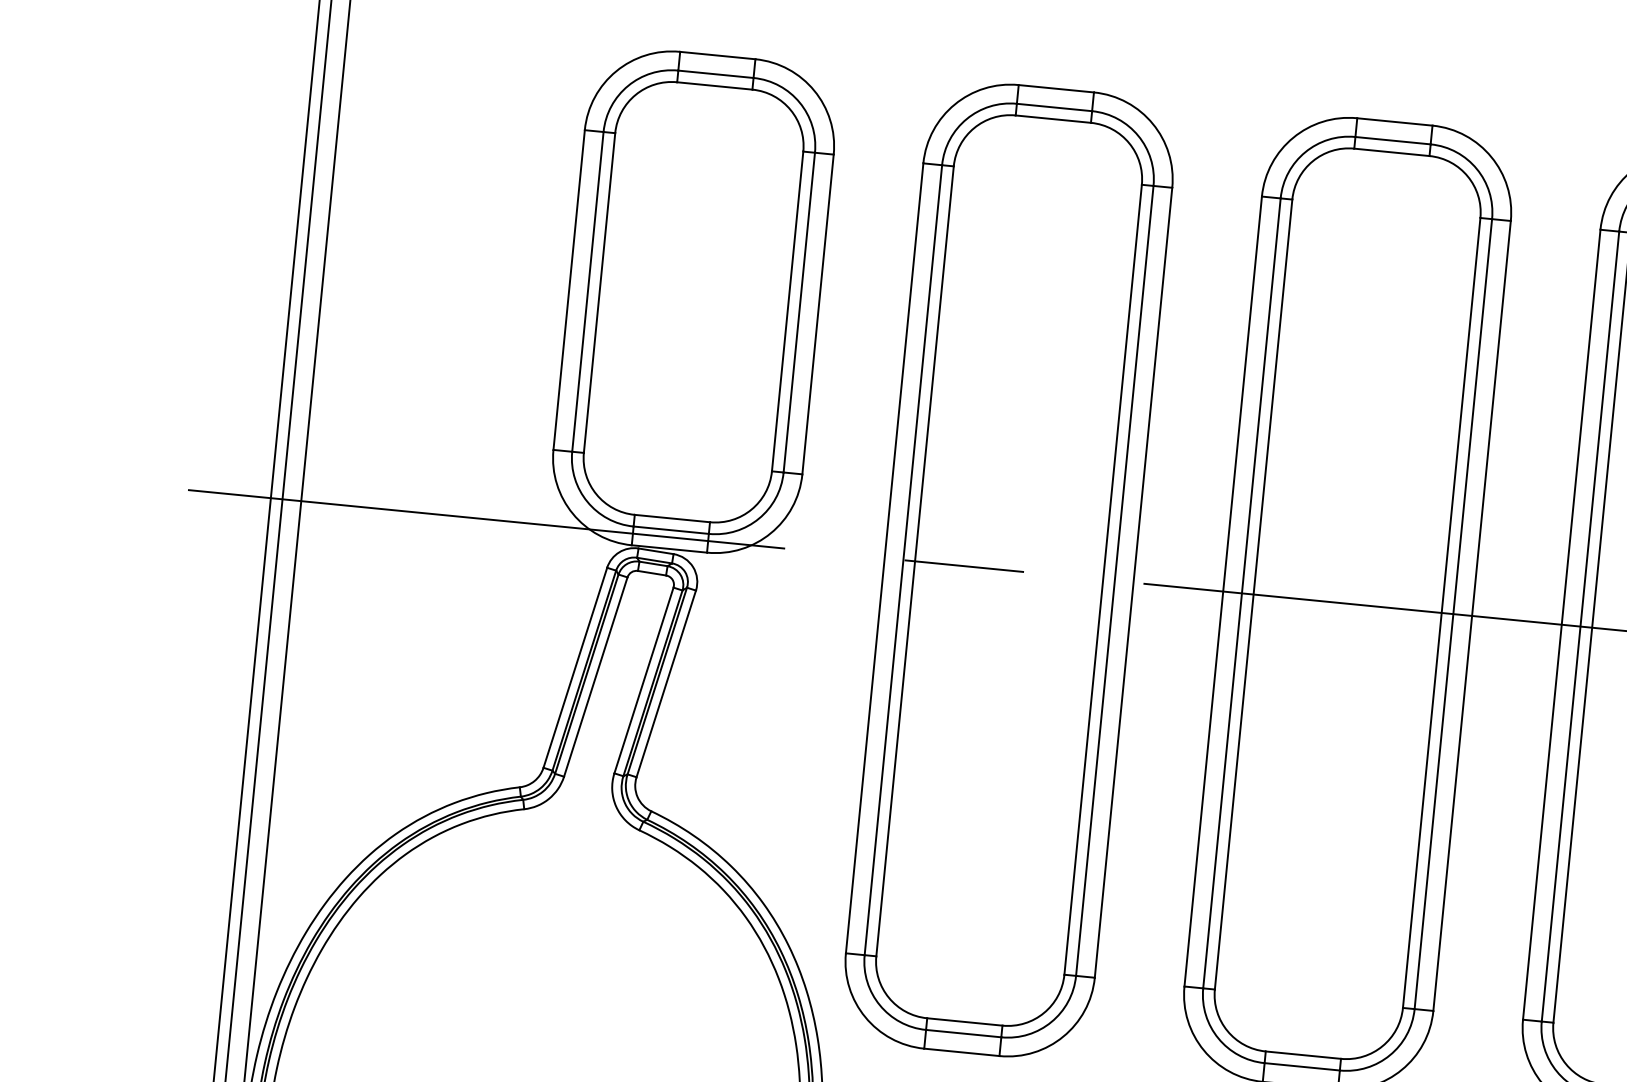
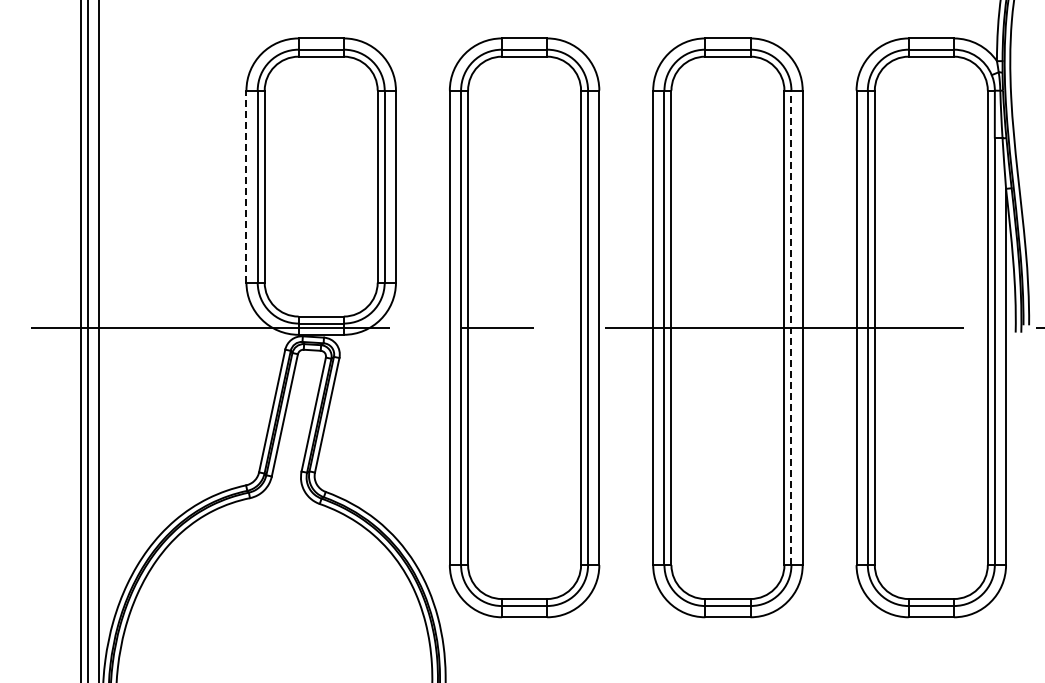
line: (569, 289) -> (246, 186), solid -> dashed
line: (1453, 613) -> (791, 327), solid -> dashed

